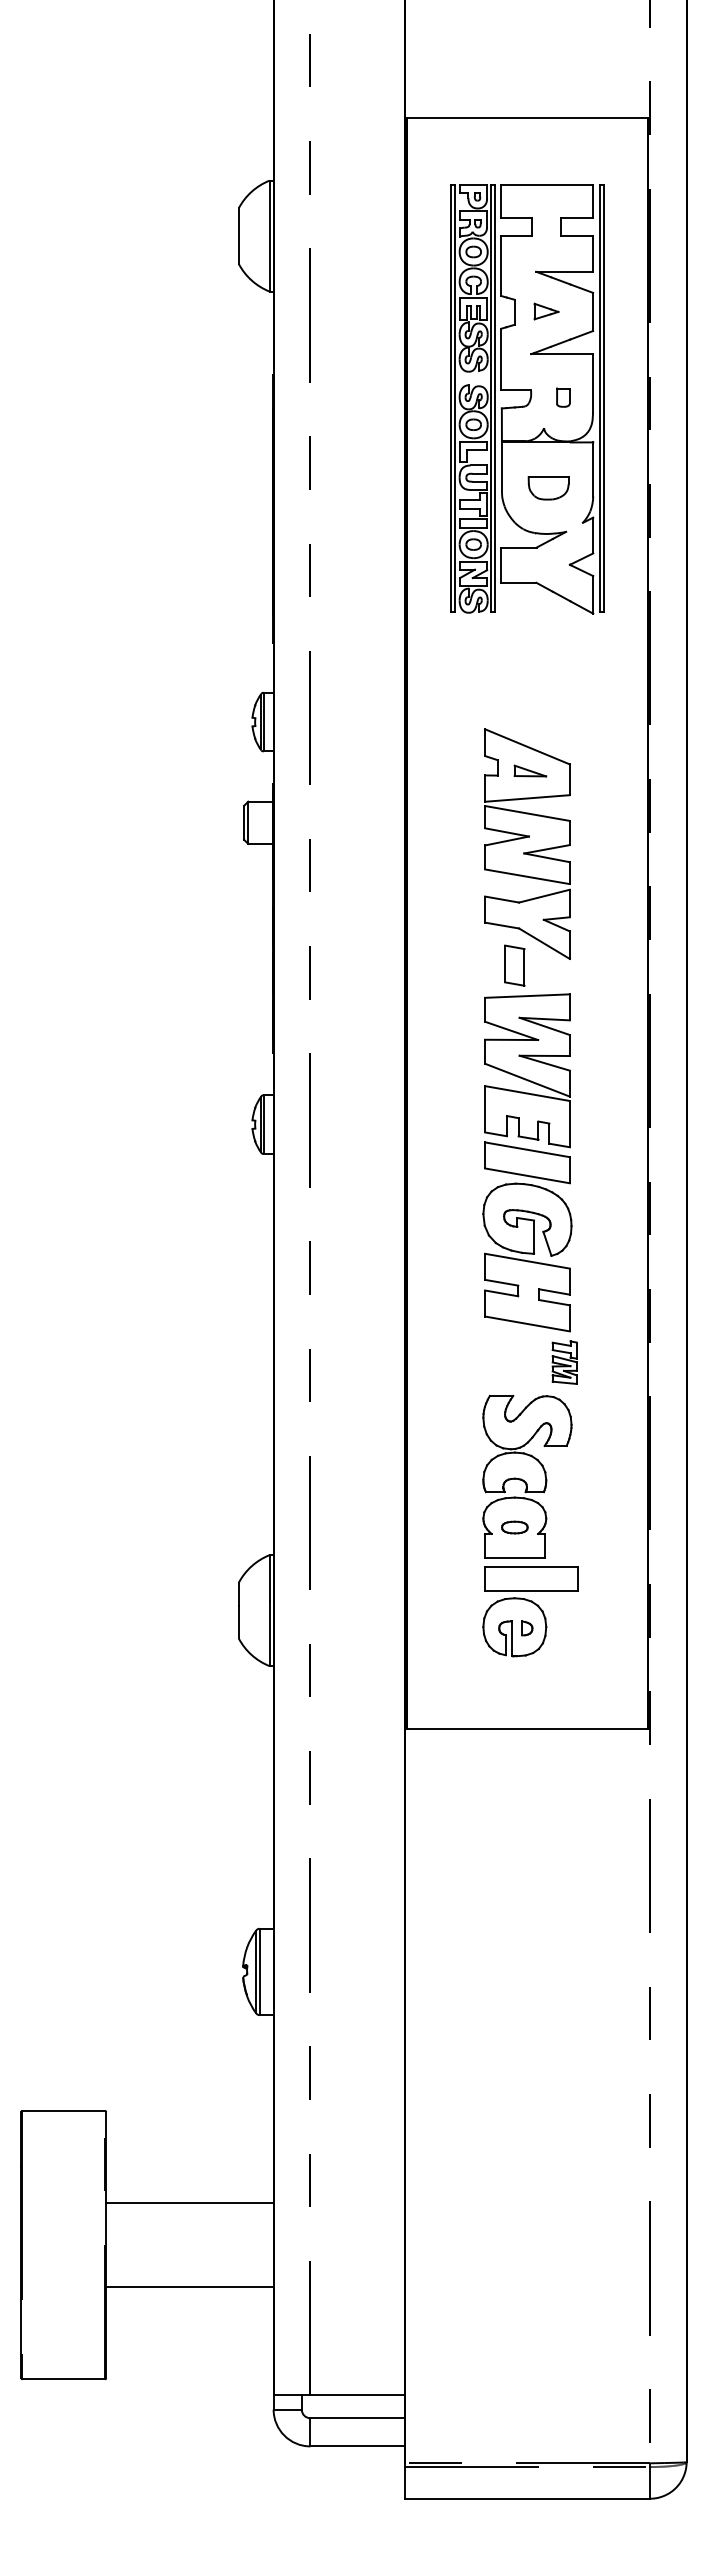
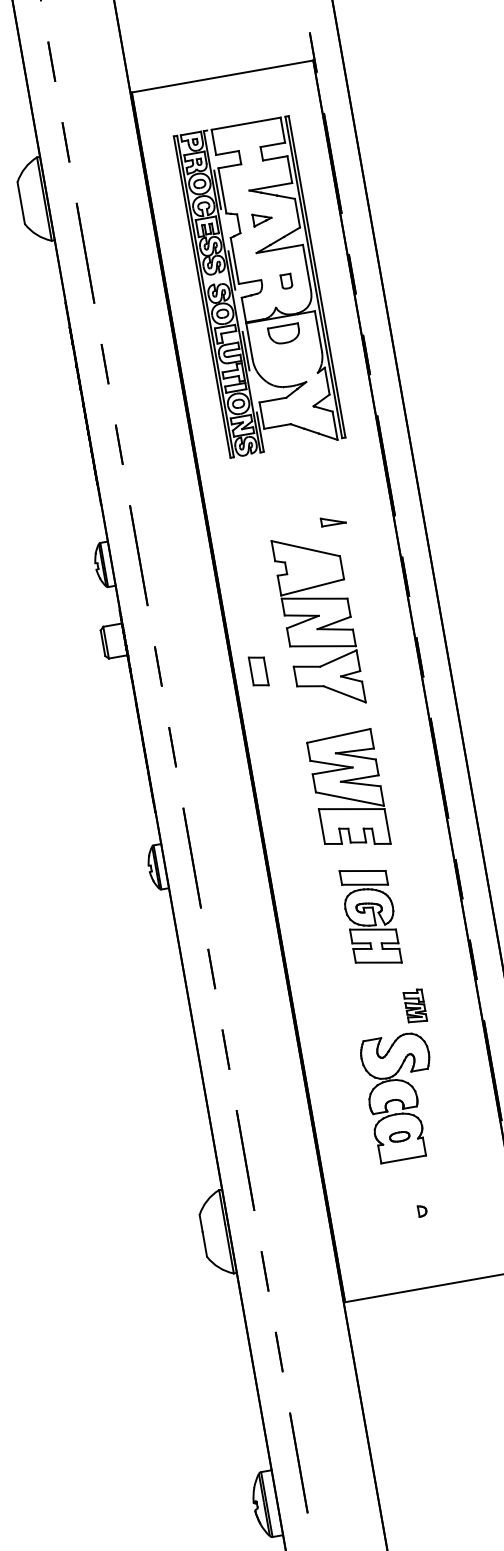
line: (495, 398) -> (235, 291), solid -> dashed
part: (548, 488) -> (284, 334), moved
part: (530, 770) -> (333, 520), moved
part: (514, 965) -> (258, 671), moved
part: (527, 1236) -> (370, 916), size x0.7
part: (530, 1611) -> (422, 1197), removed

